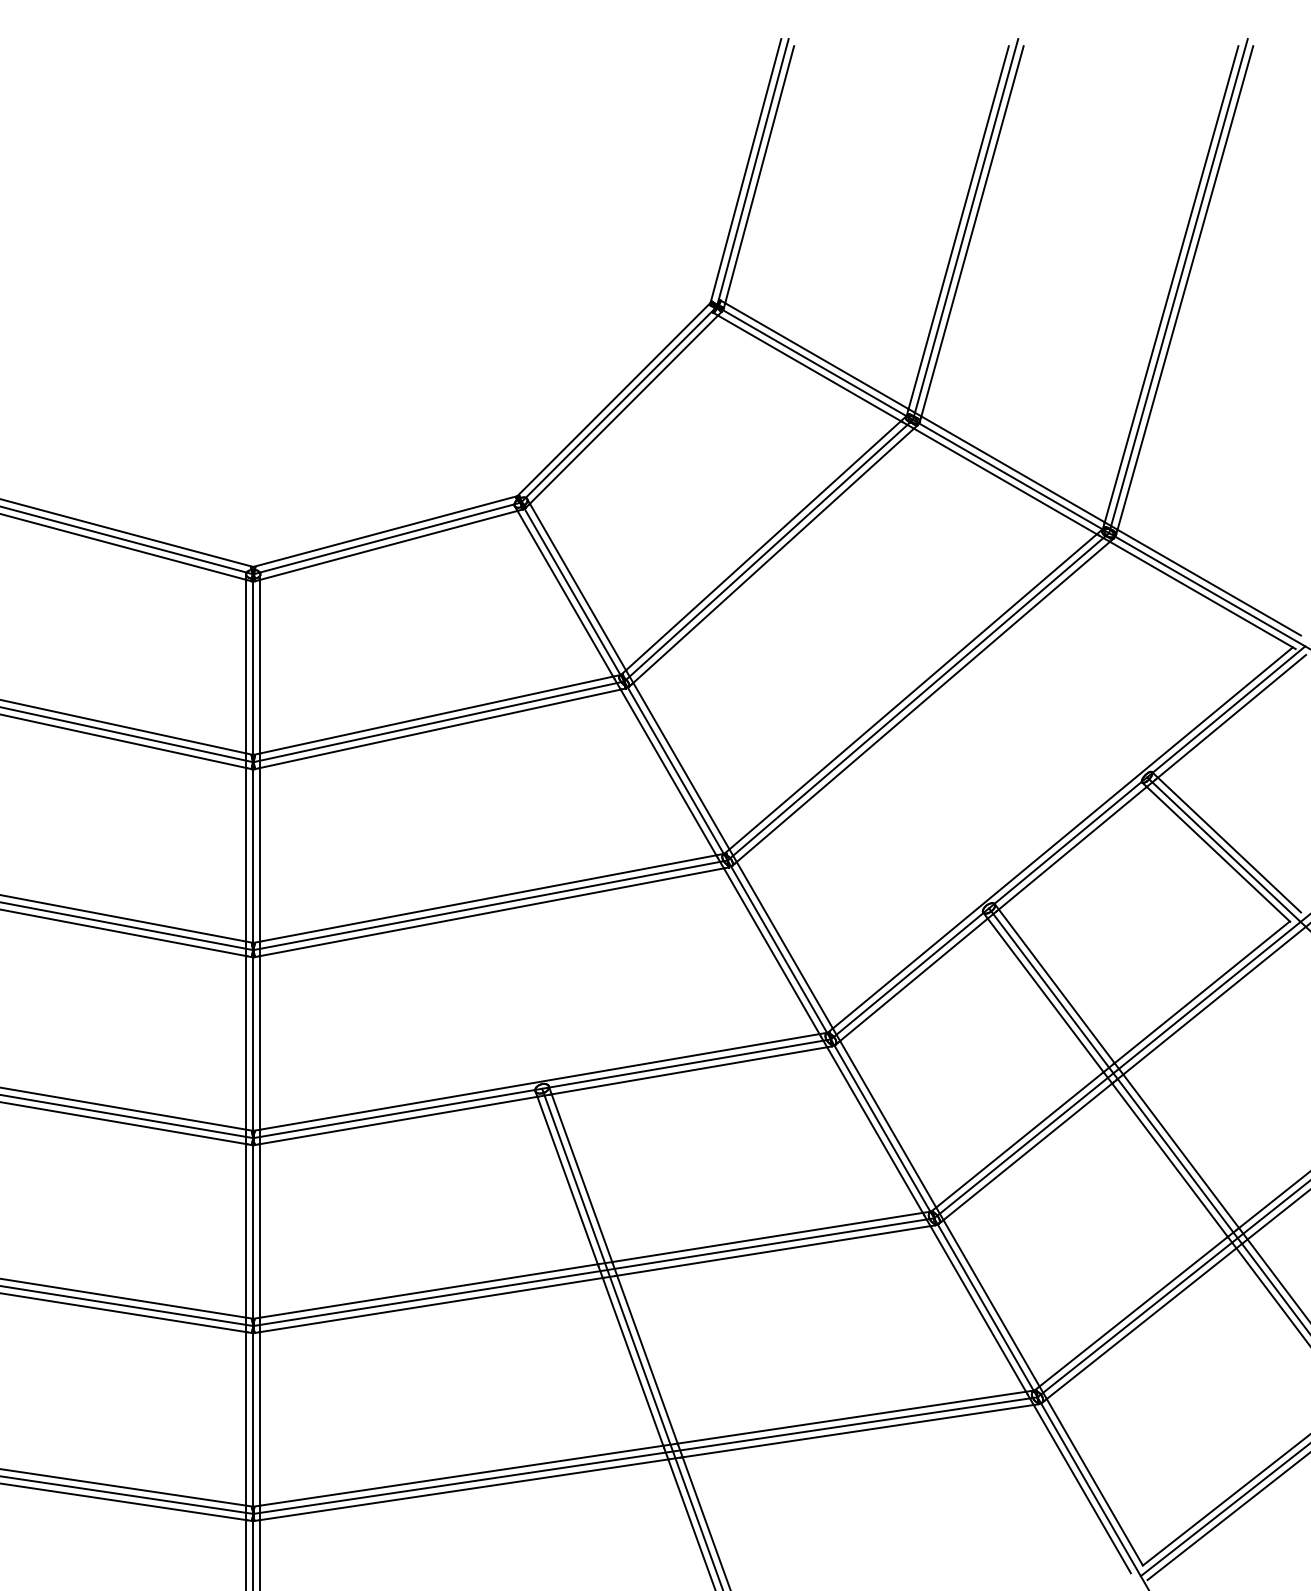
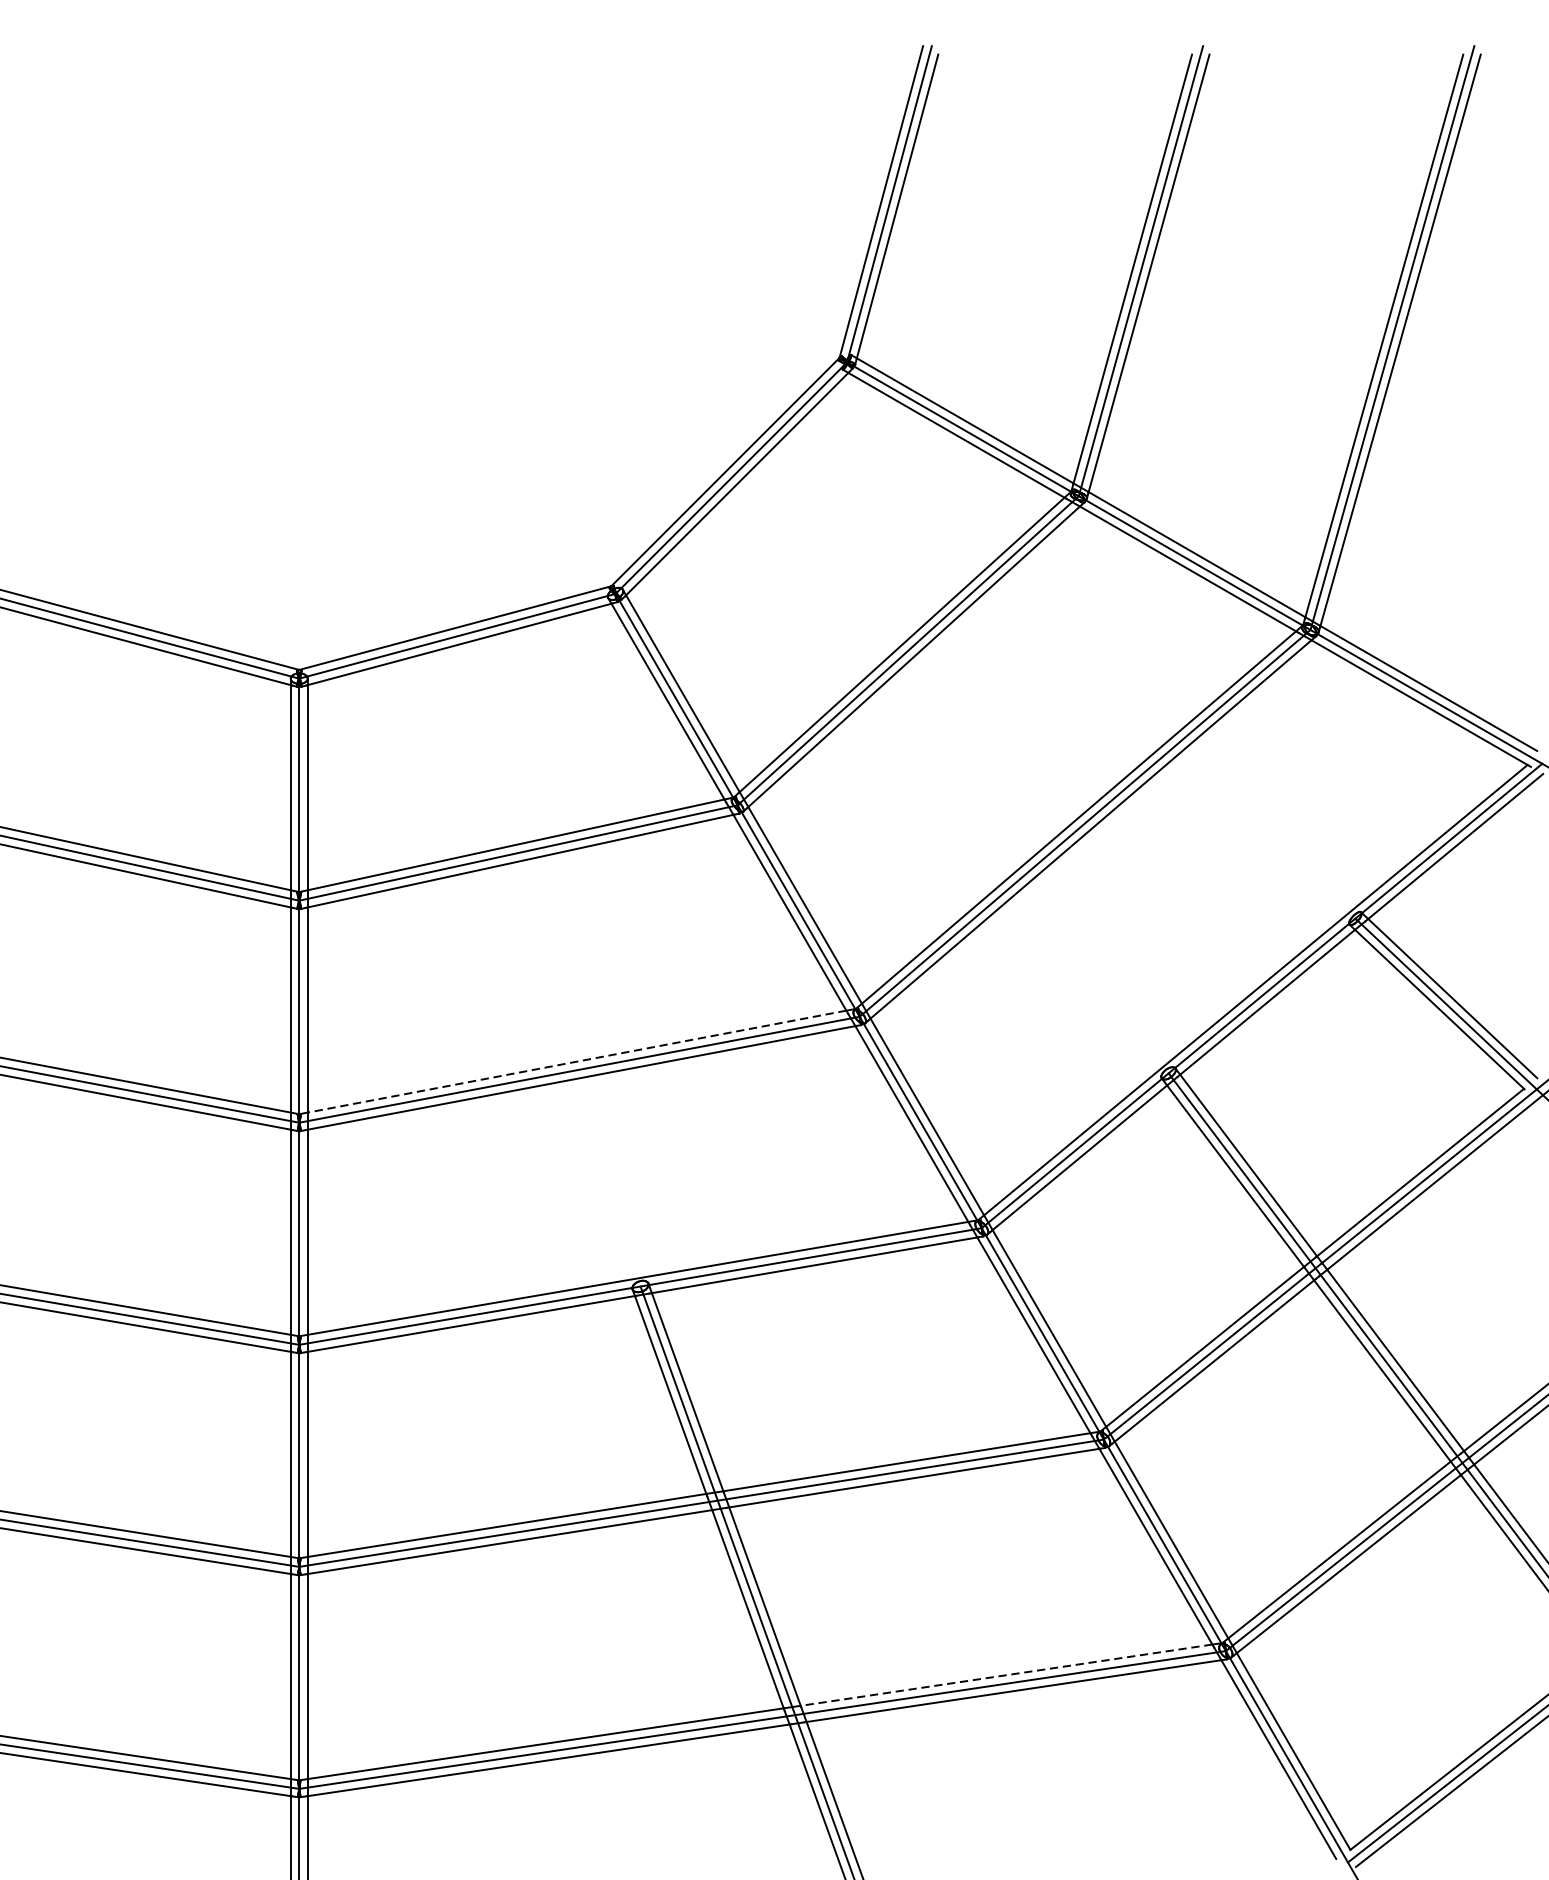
line: (487, 898) -> (575, 1061), solid -> dashed
line: (851, 1417) -> (1006, 1674), solid -> dashed

